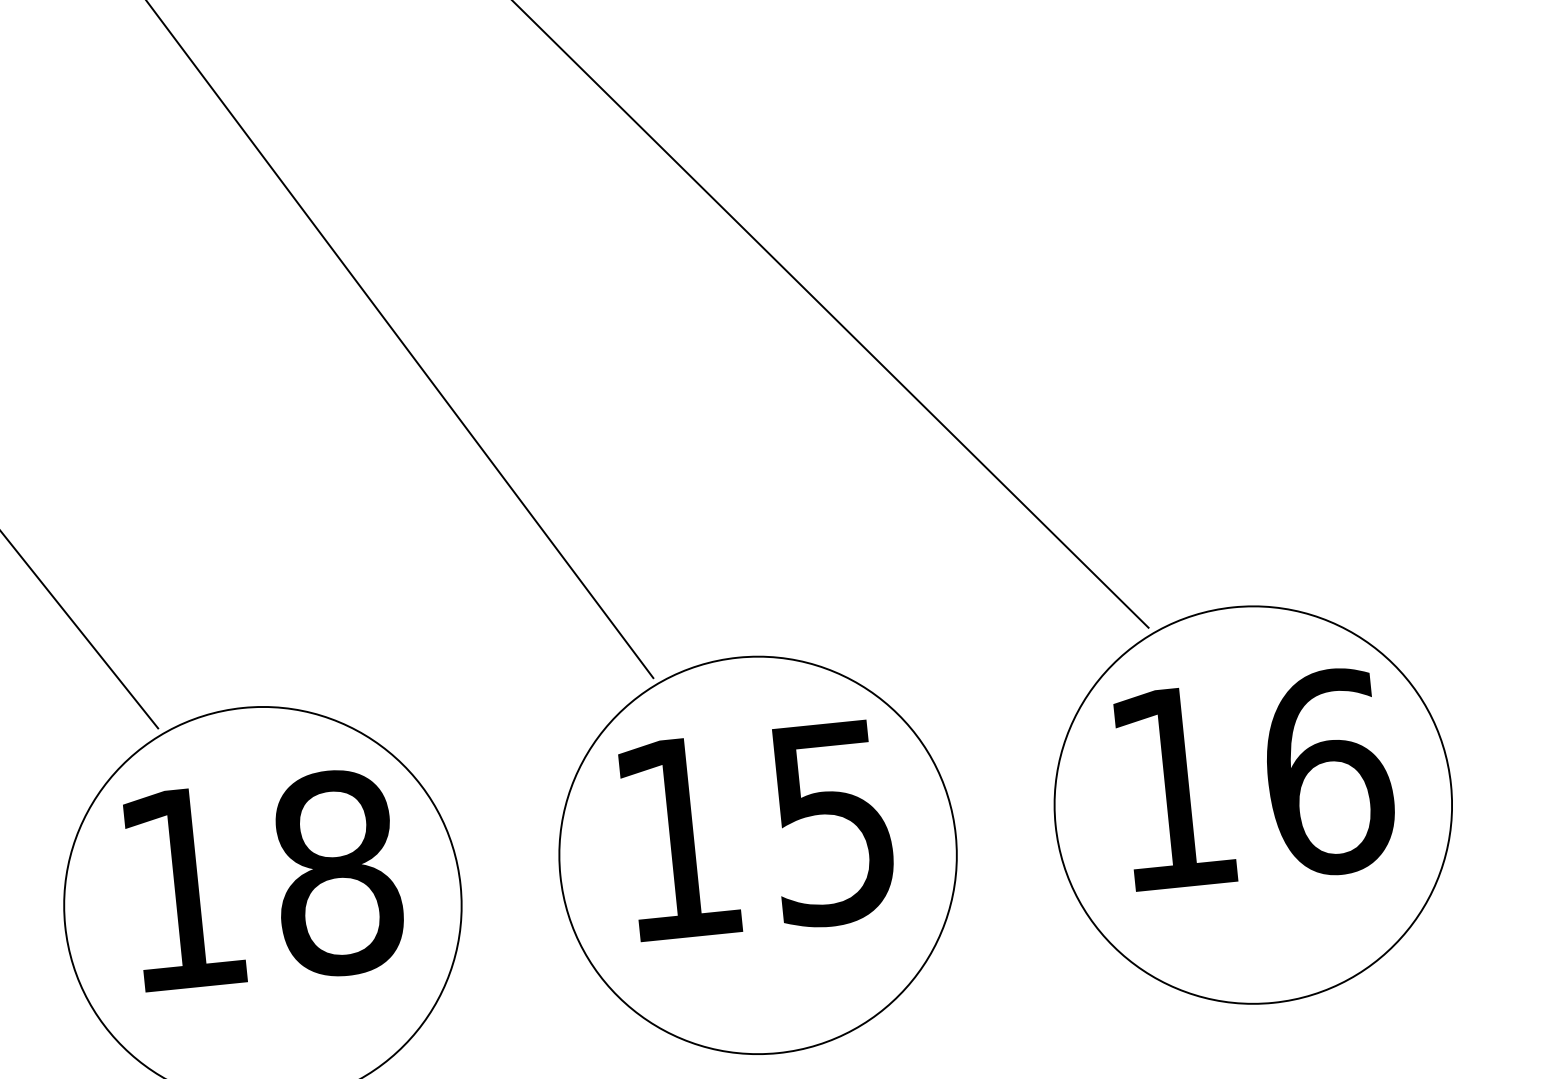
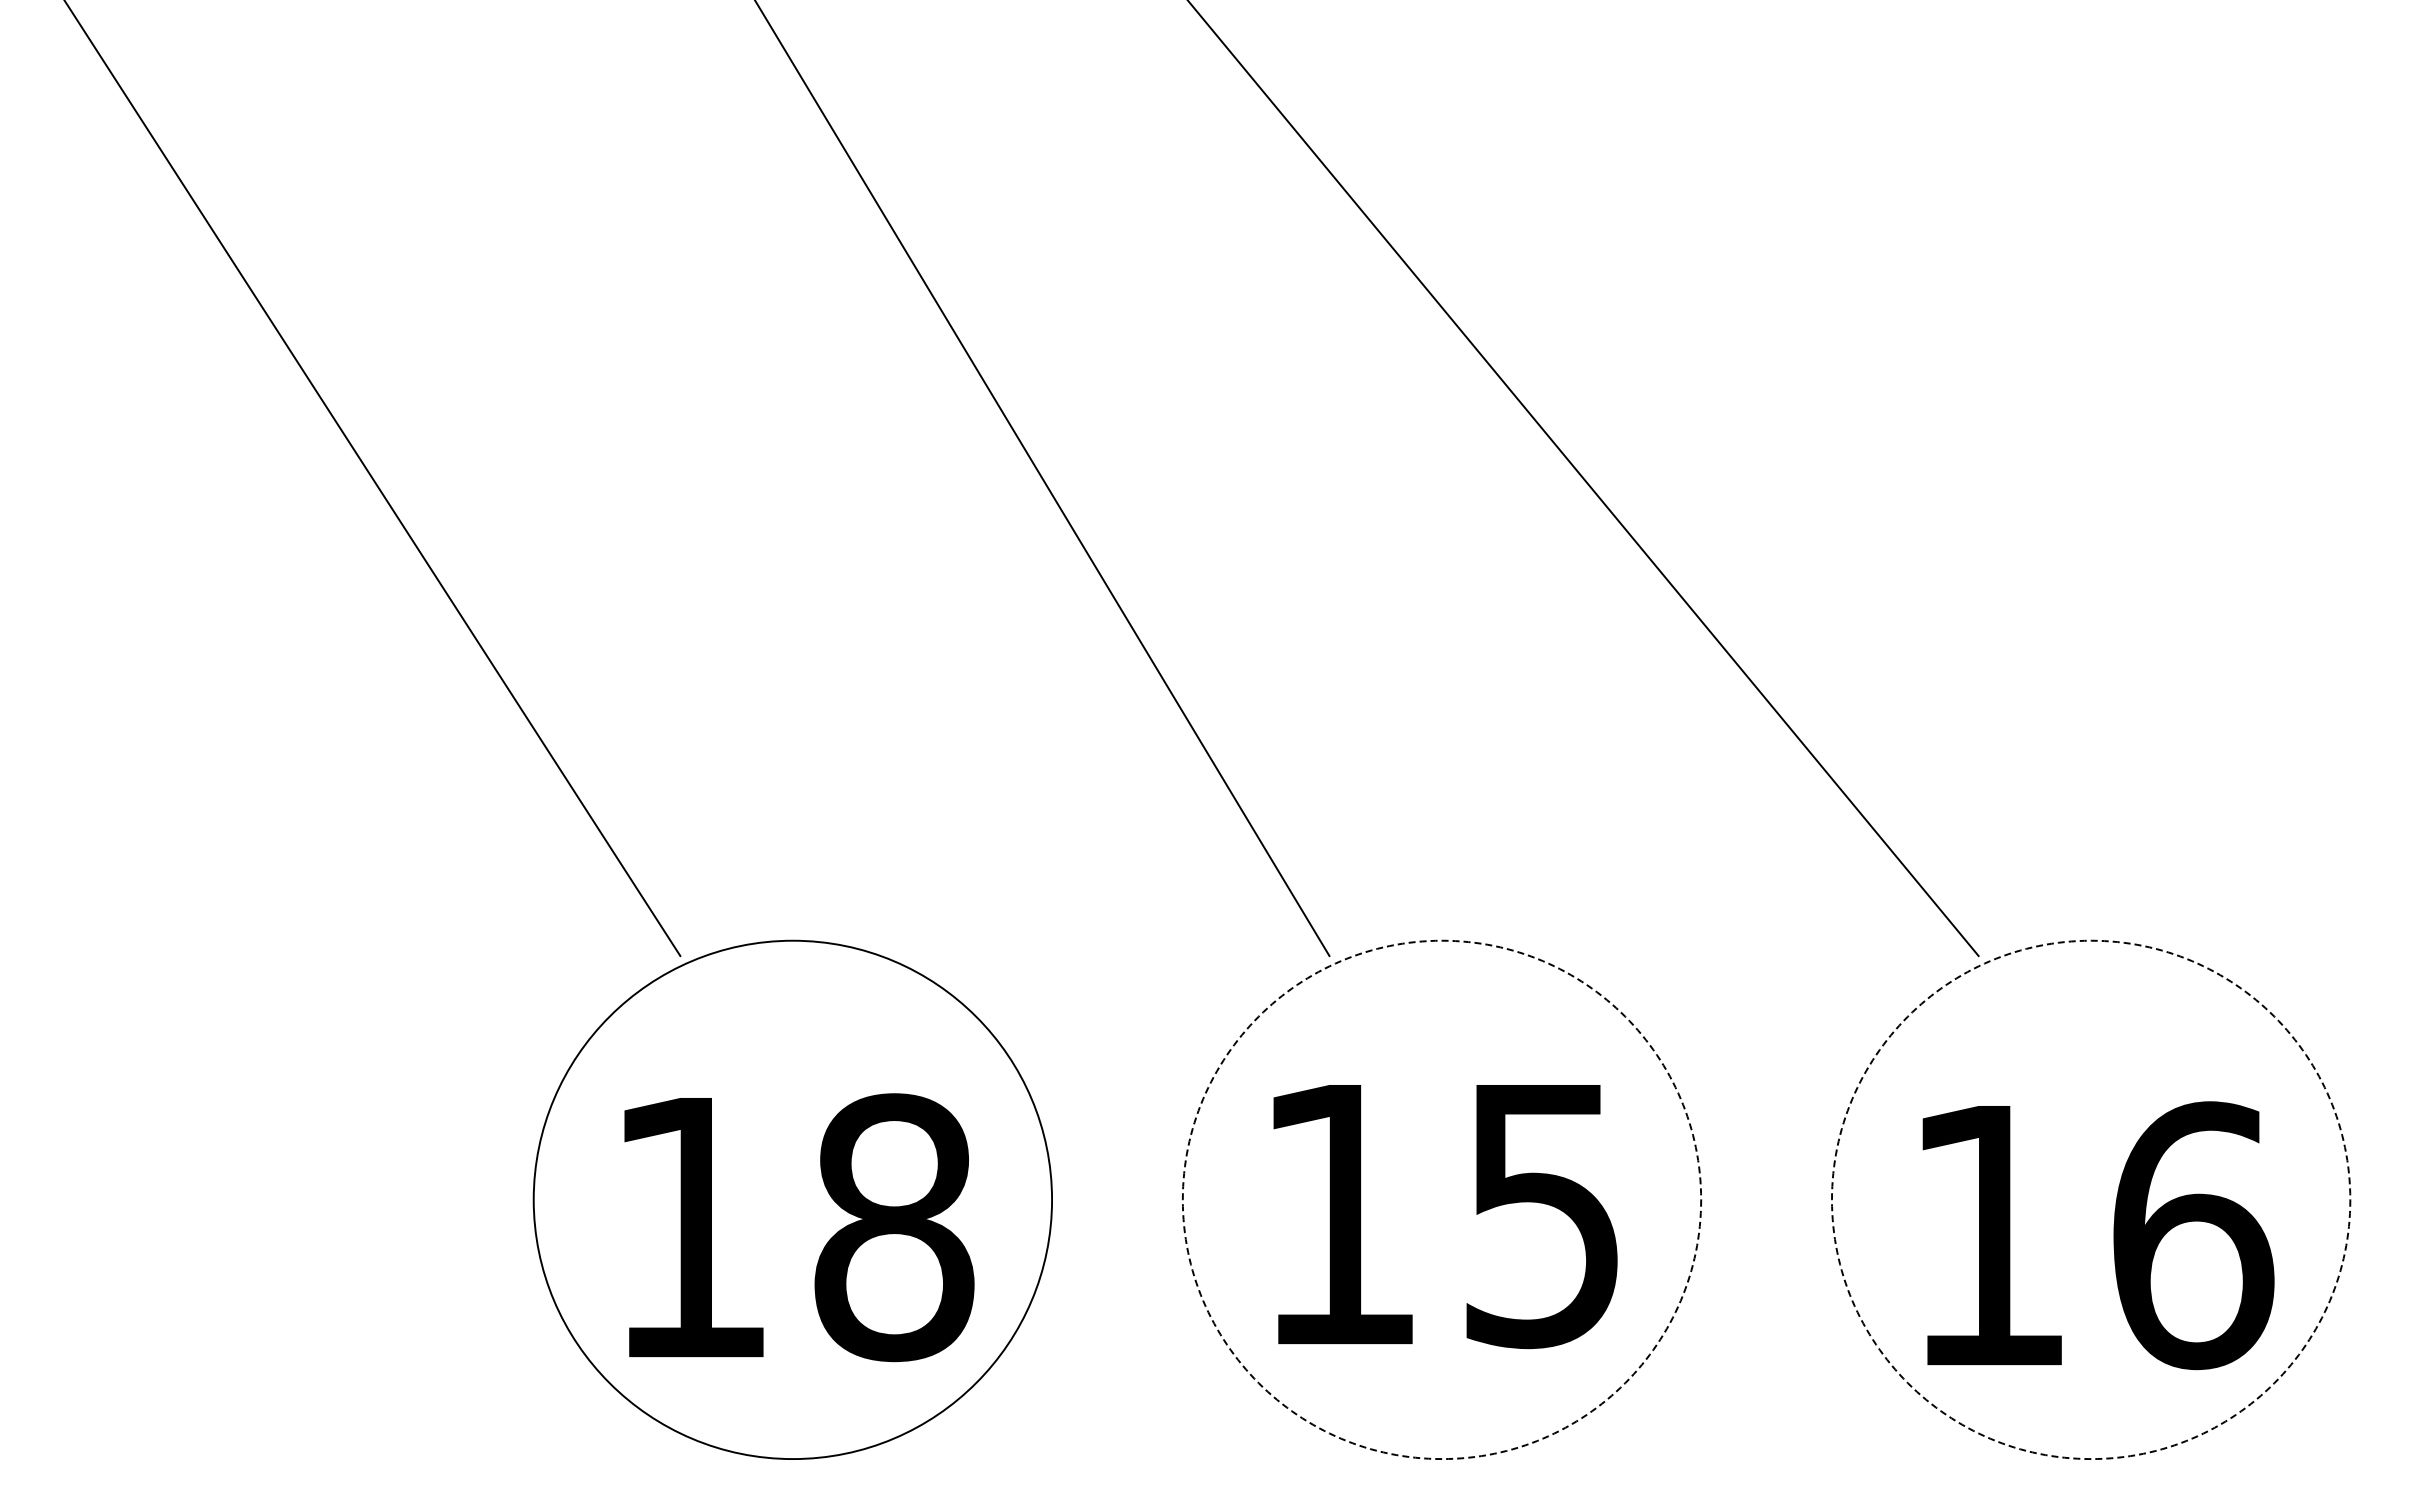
text: (1256, 779) -> (2098, 1235), moved
circle: (1252, 804) -> (2090, 1199), solid -> dashed
text: (758, 832) -> (1445, 1217), moved
circle: (757, 855) -> (1441, 1199), solid -> dashed
text: (265, 880) -> (799, 1227), moved

